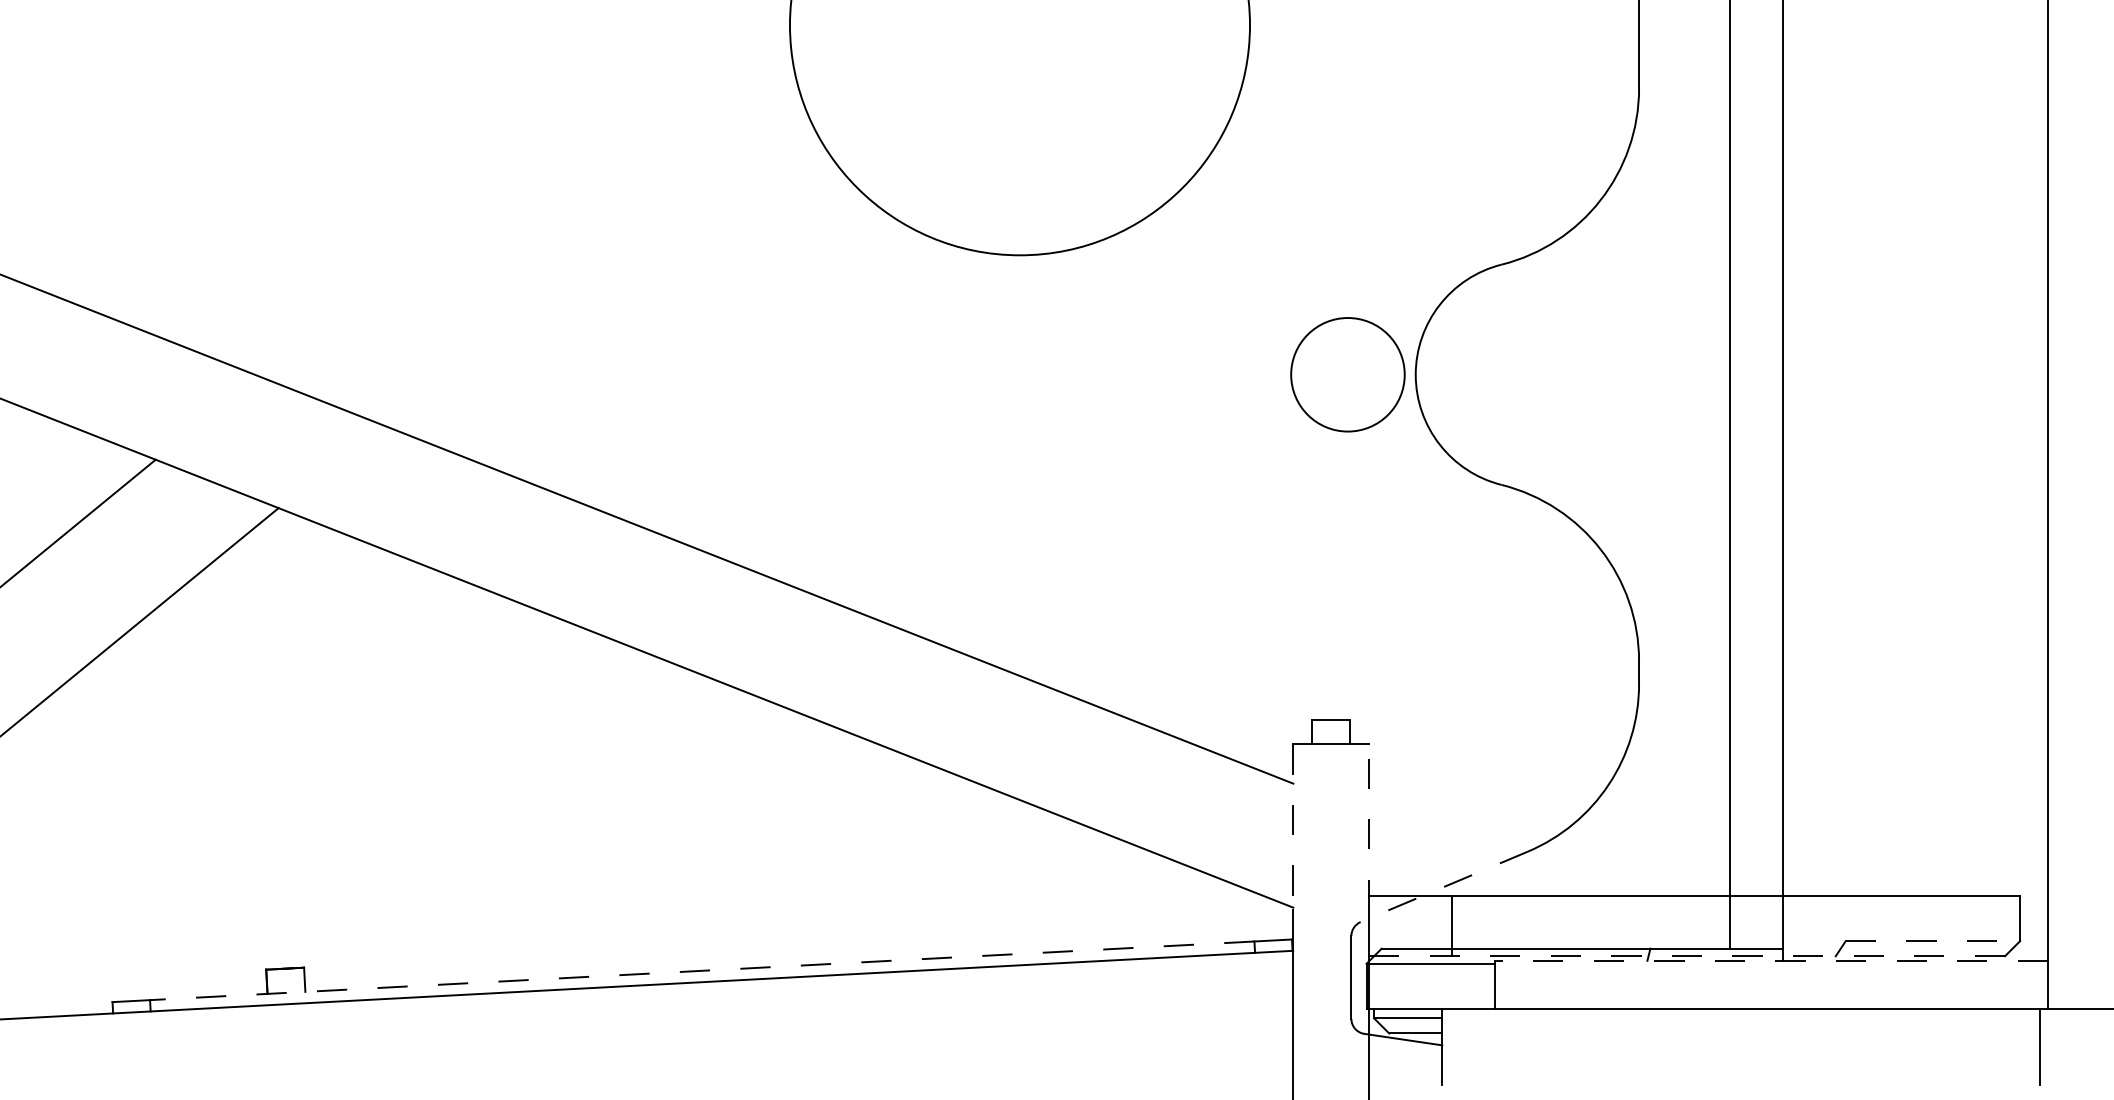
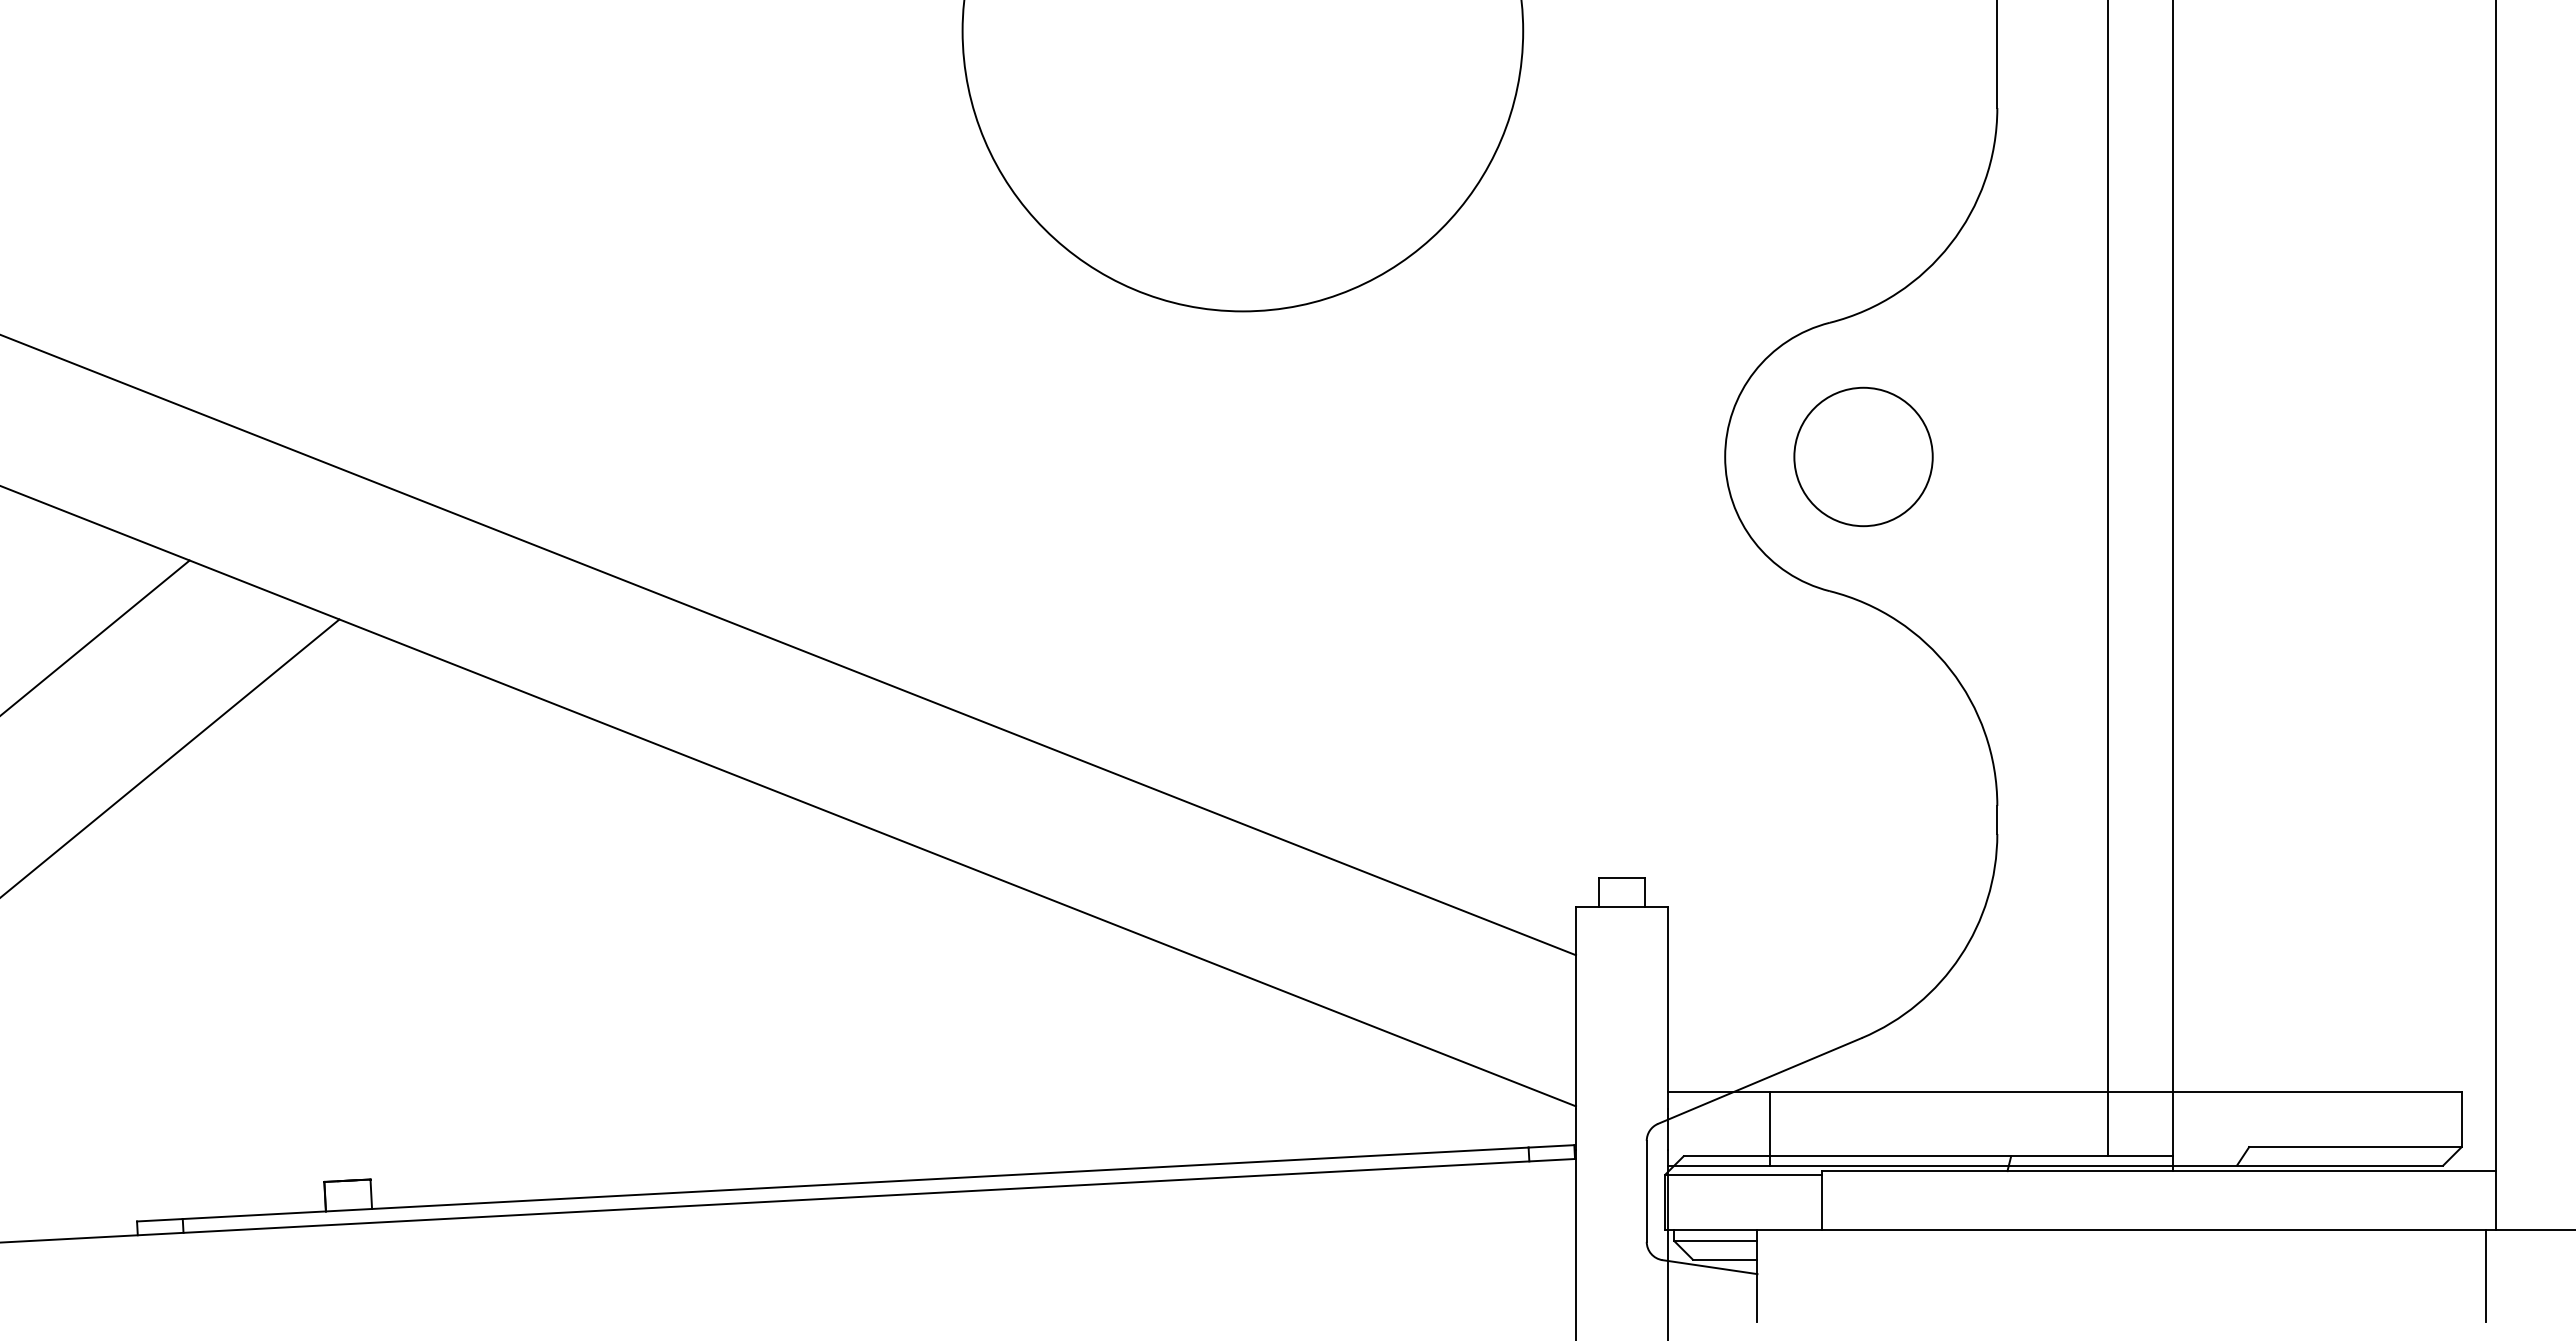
circle: (1347, 374) -> (1863, 456), moved
line: (1293, 827) -> (1576, 1008), dashed -> solid
line: (1369, 827) -> (1668, 1008), dashed -> solid
line: (1443, 886) -> (1759, 1080), dashed -> solid
line: (1932, 941) -> (2355, 1147), dashed -> solid
line: (1687, 956) -> (2056, 1165), dashed -> solid
line: (1771, 961) -> (2158, 1171), dashed -> solid
line: (702, 970) -> (855, 1183), dashed -> solid

